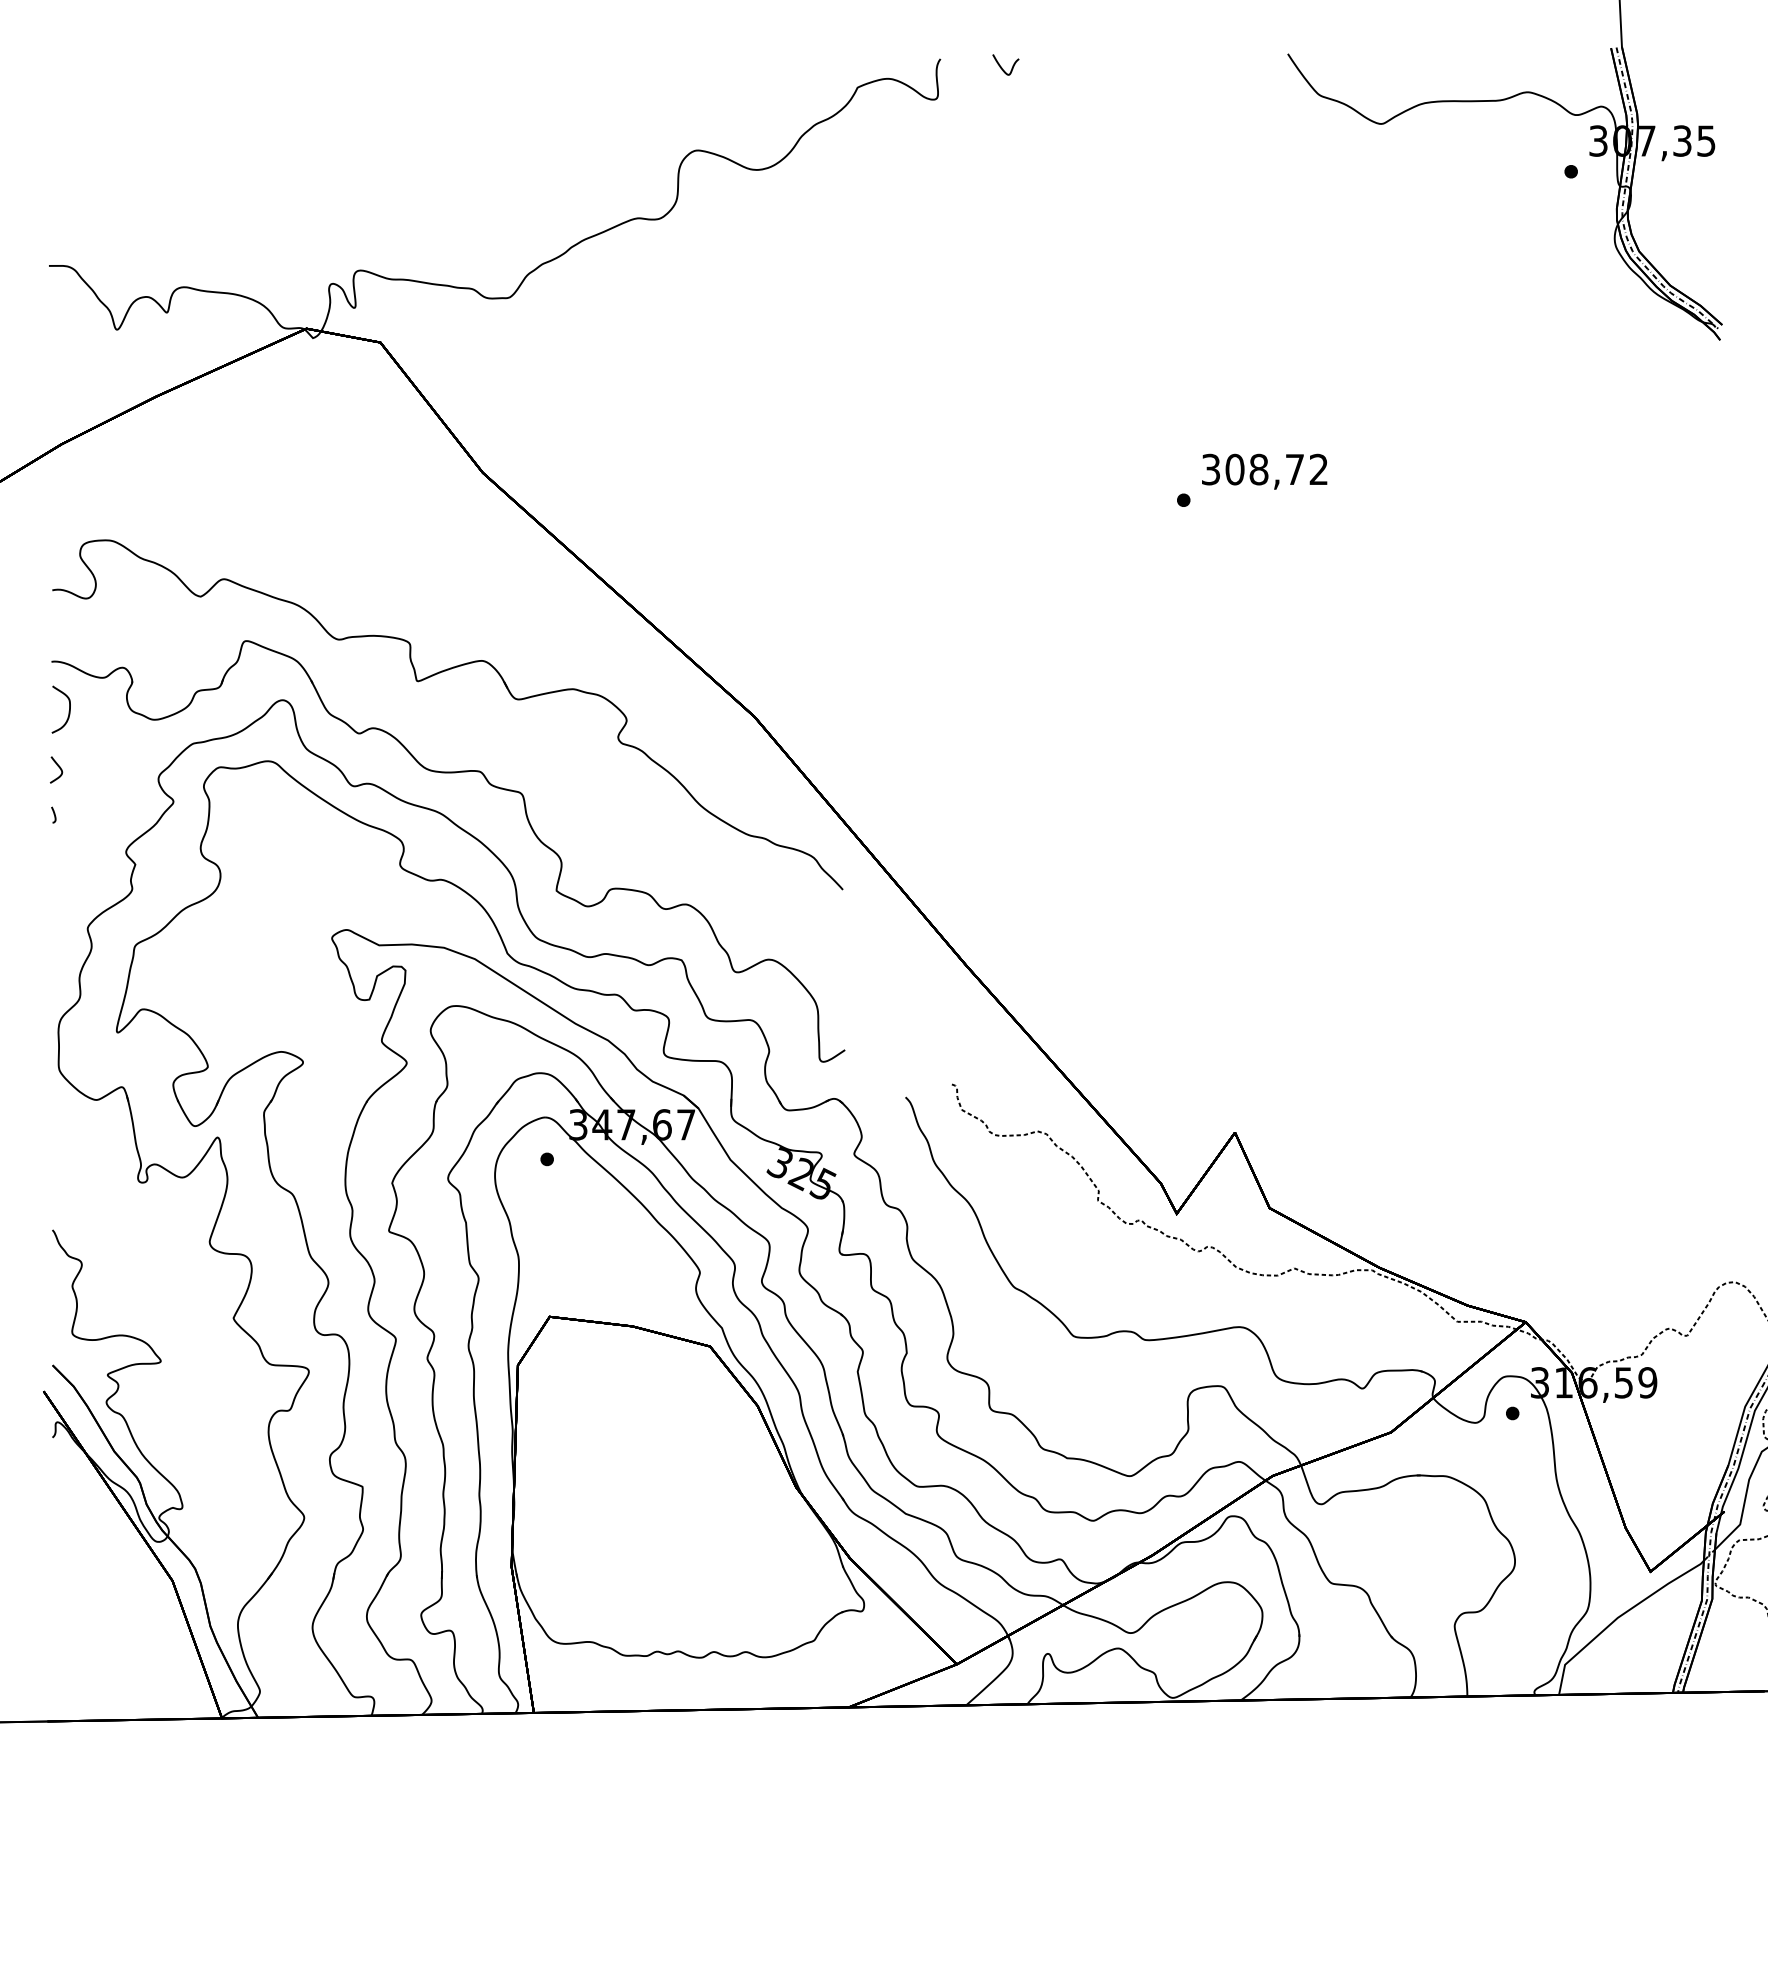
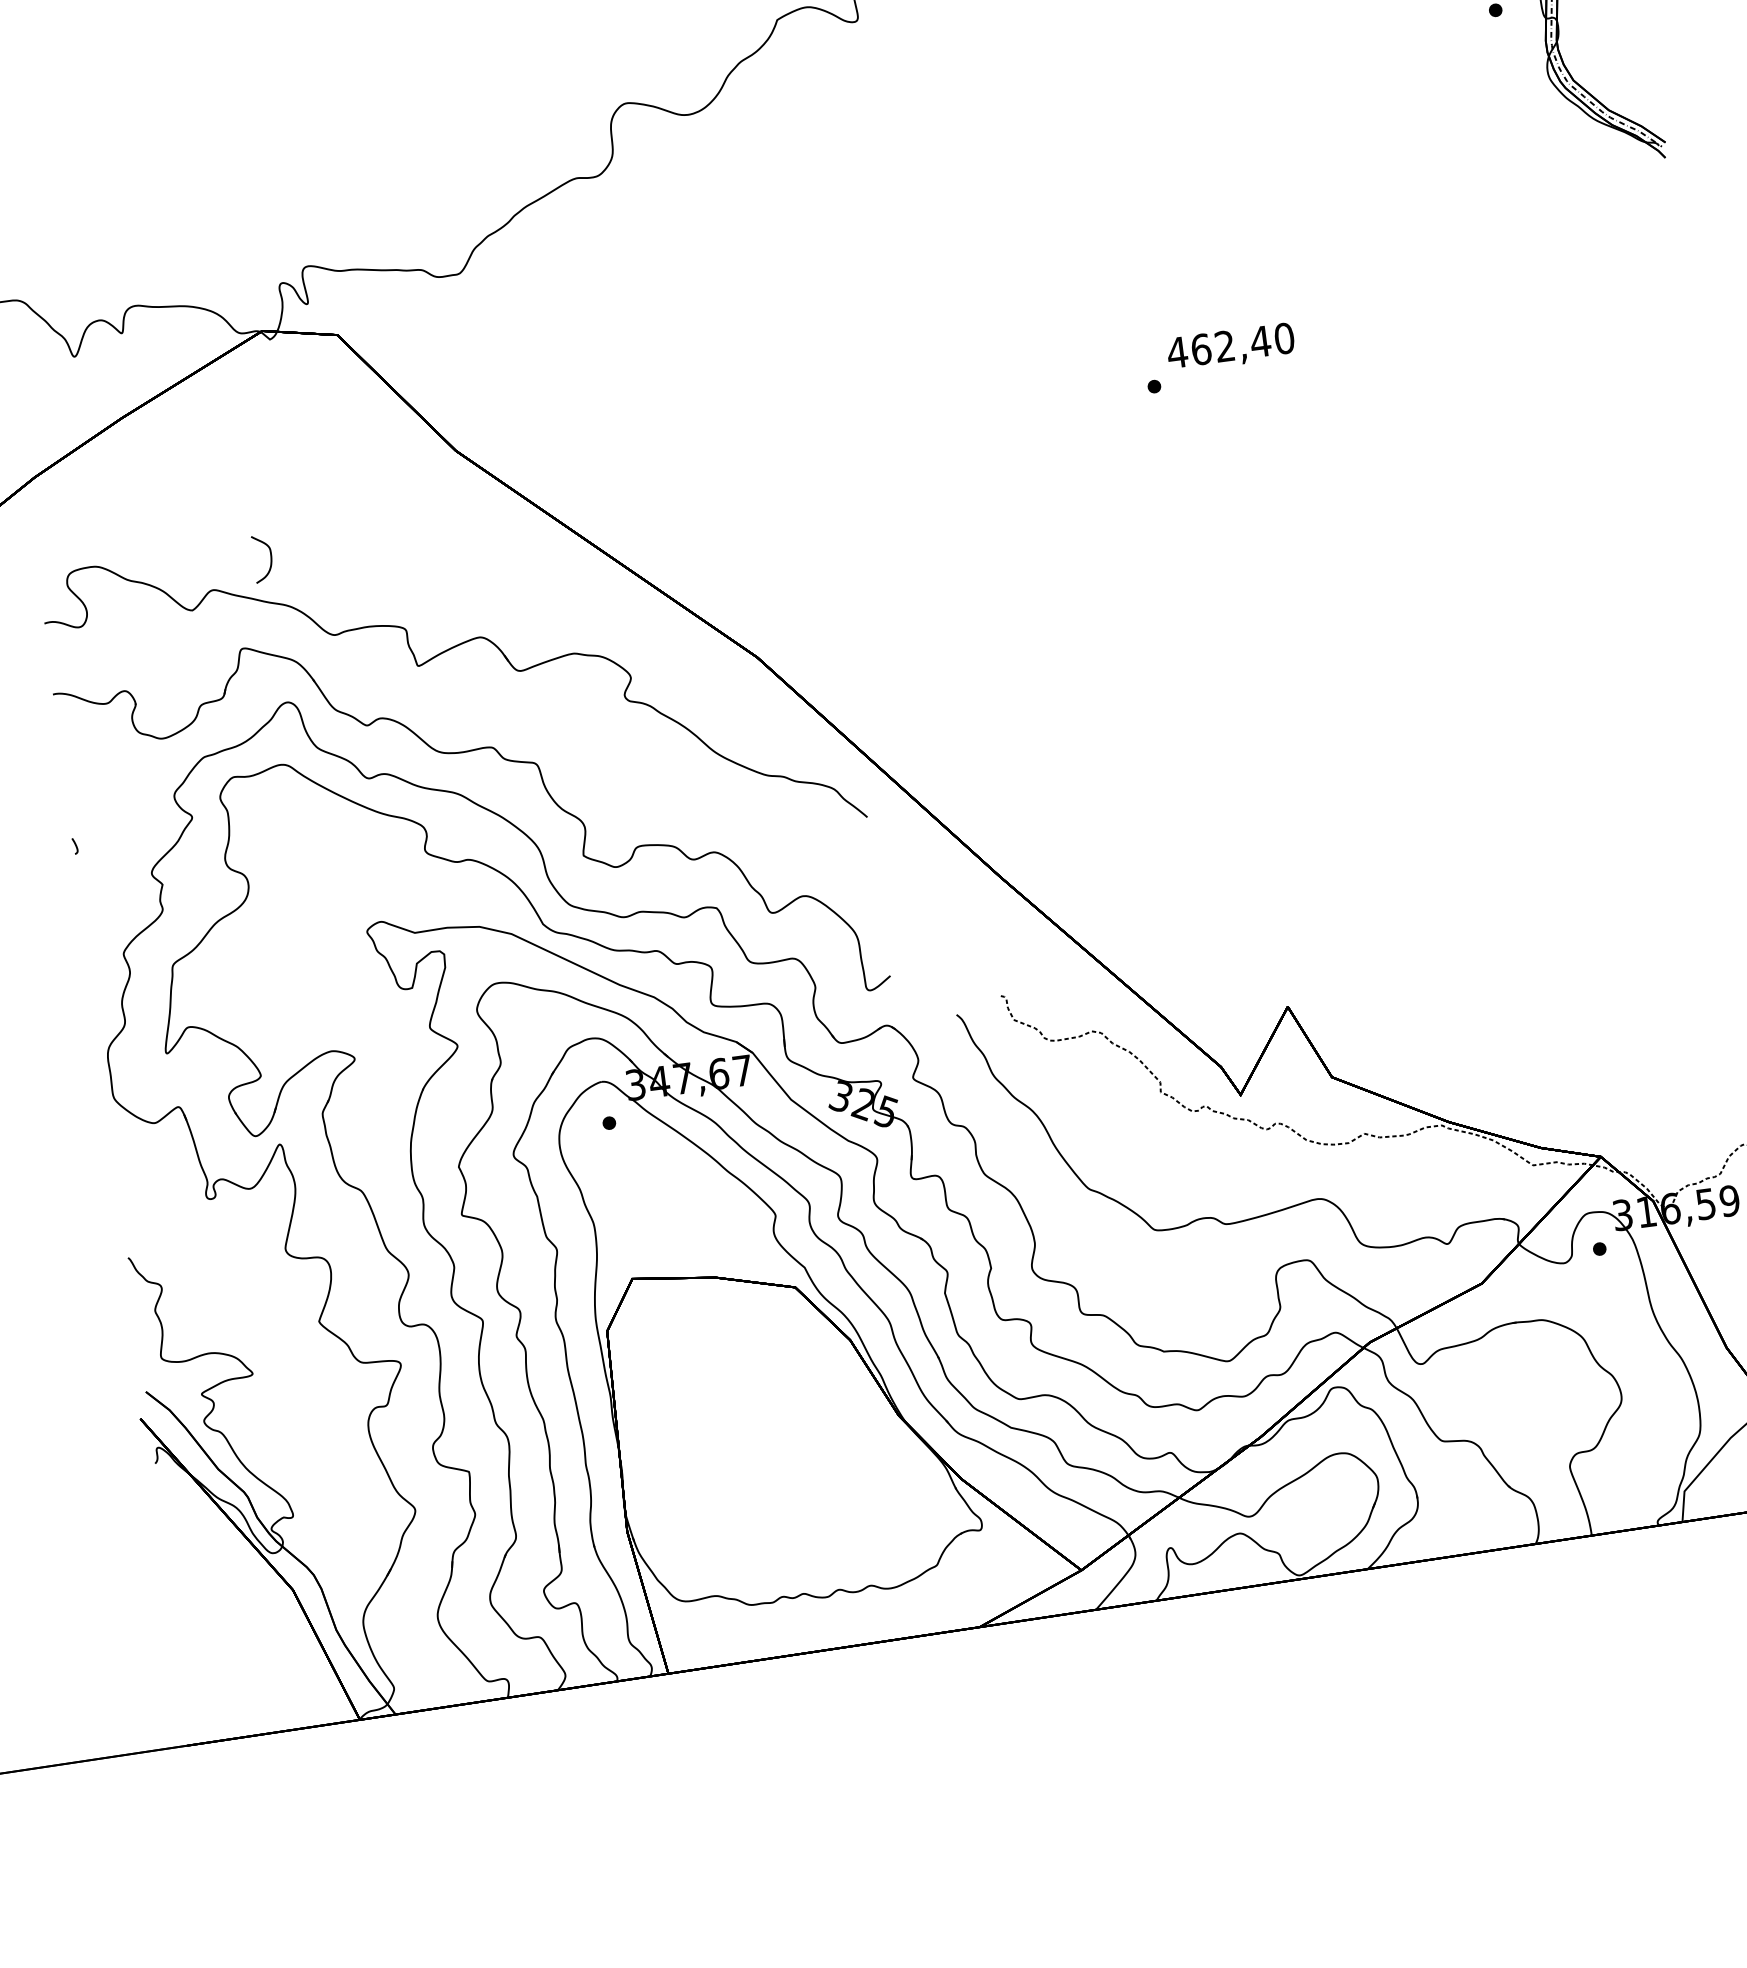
text: (1264, 469) -> (1230, 345), 308,72 -> 462,40
curve: (68, 711) -> (270, 559), moved
curve: (58, 767) -> (73, 798), removed

